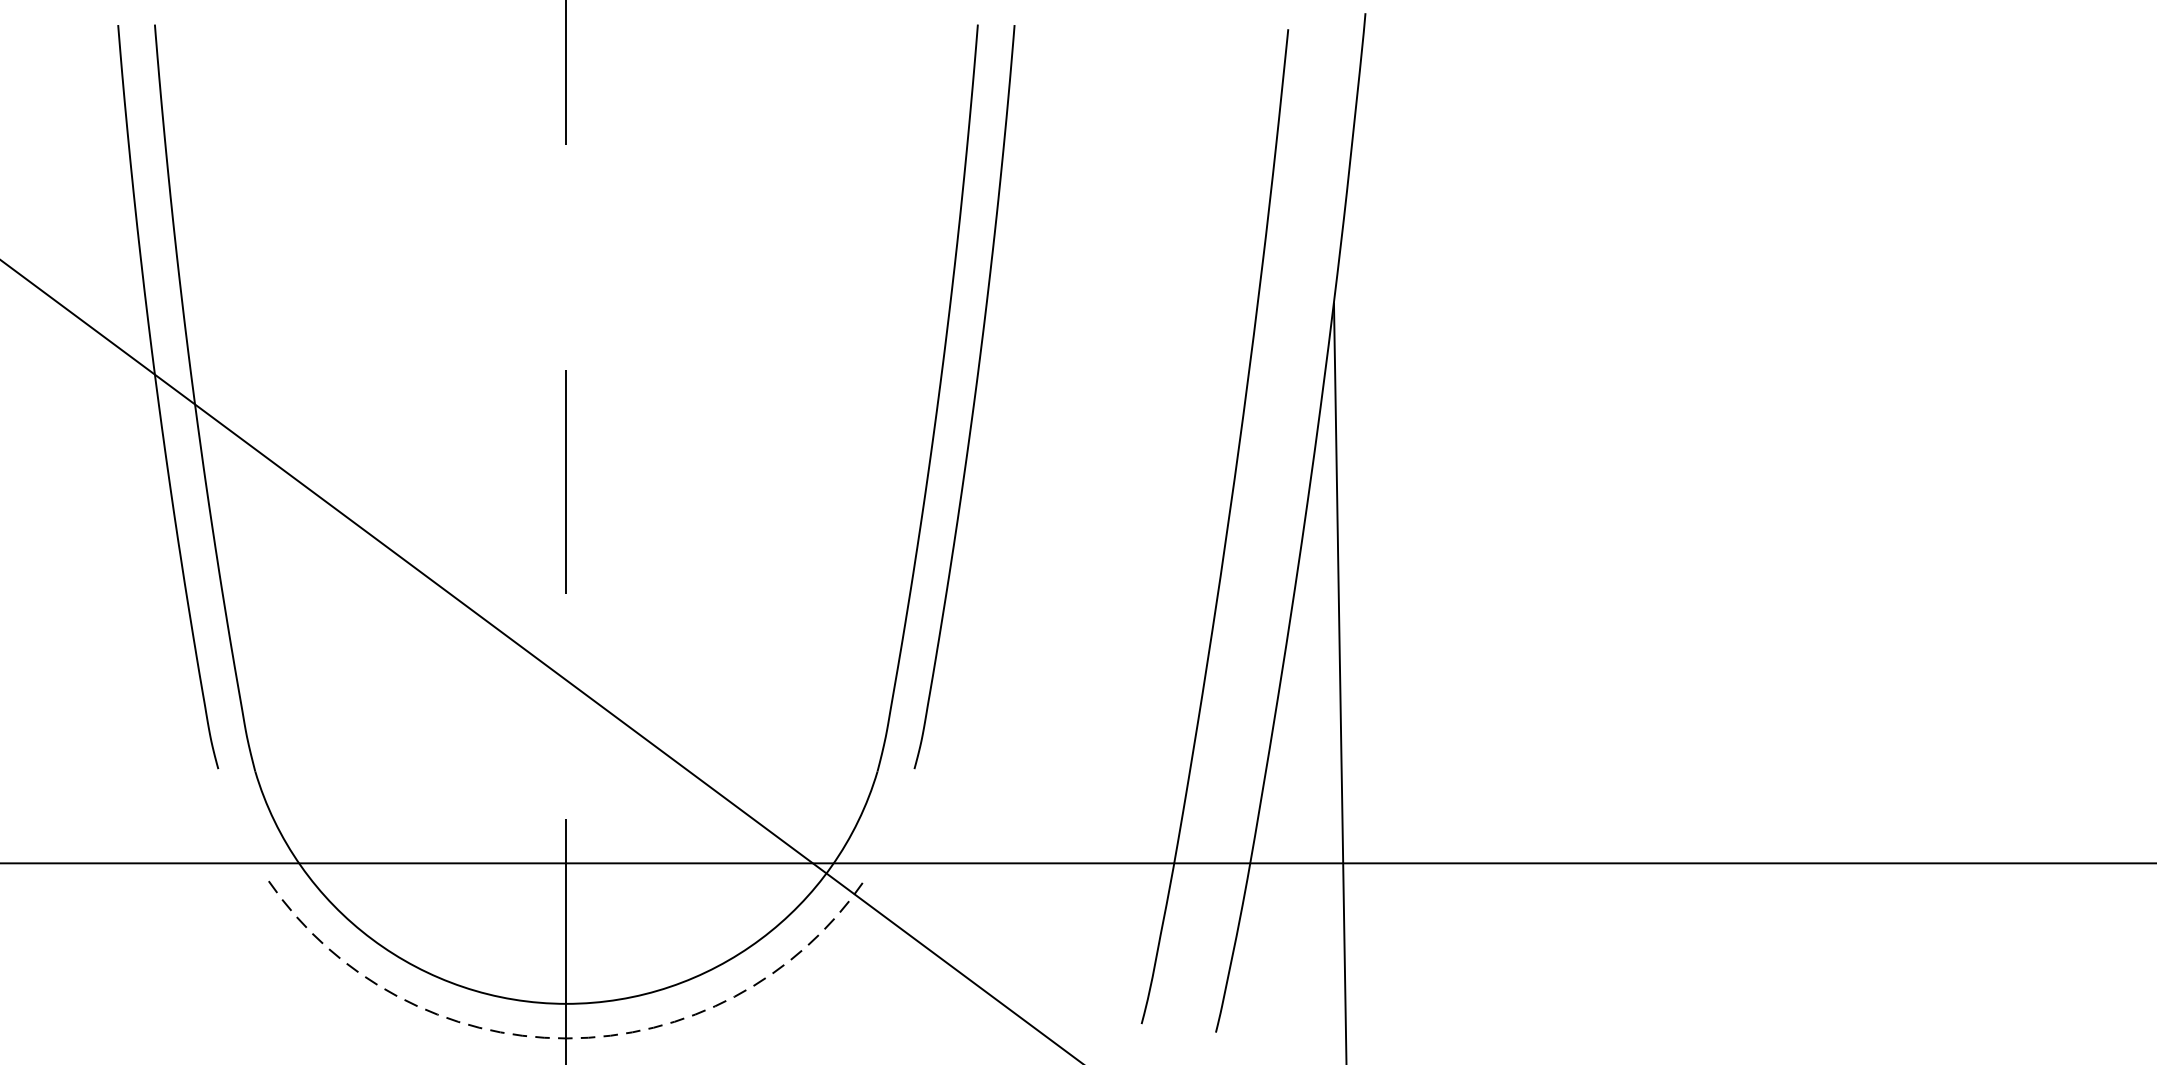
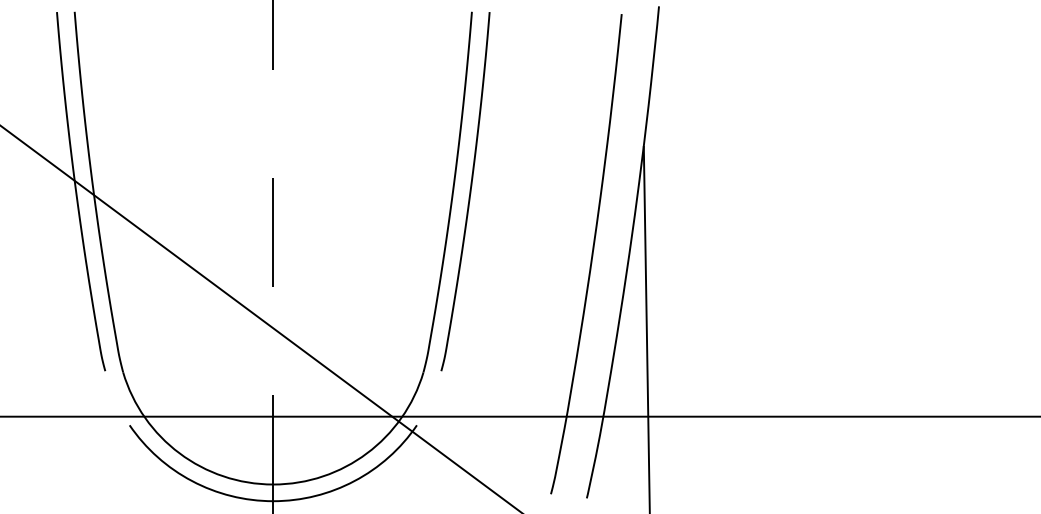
arc: (566, 1039) -> (273, 501), dashed -> solid

